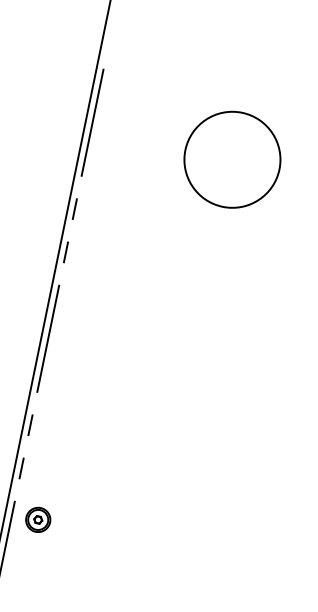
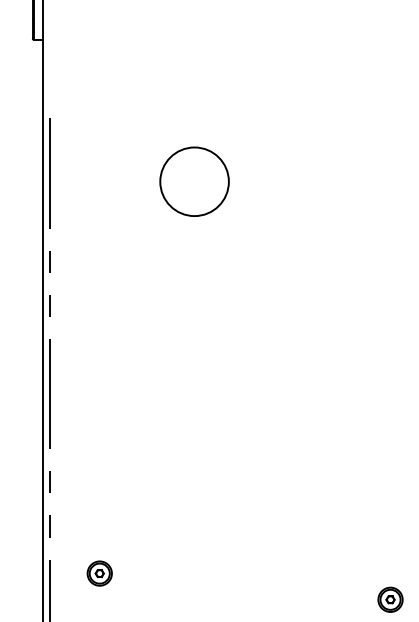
circle: (232, 159) -> (194, 181), size x0.71
part: (37, 519) -> (99, 573), moved

